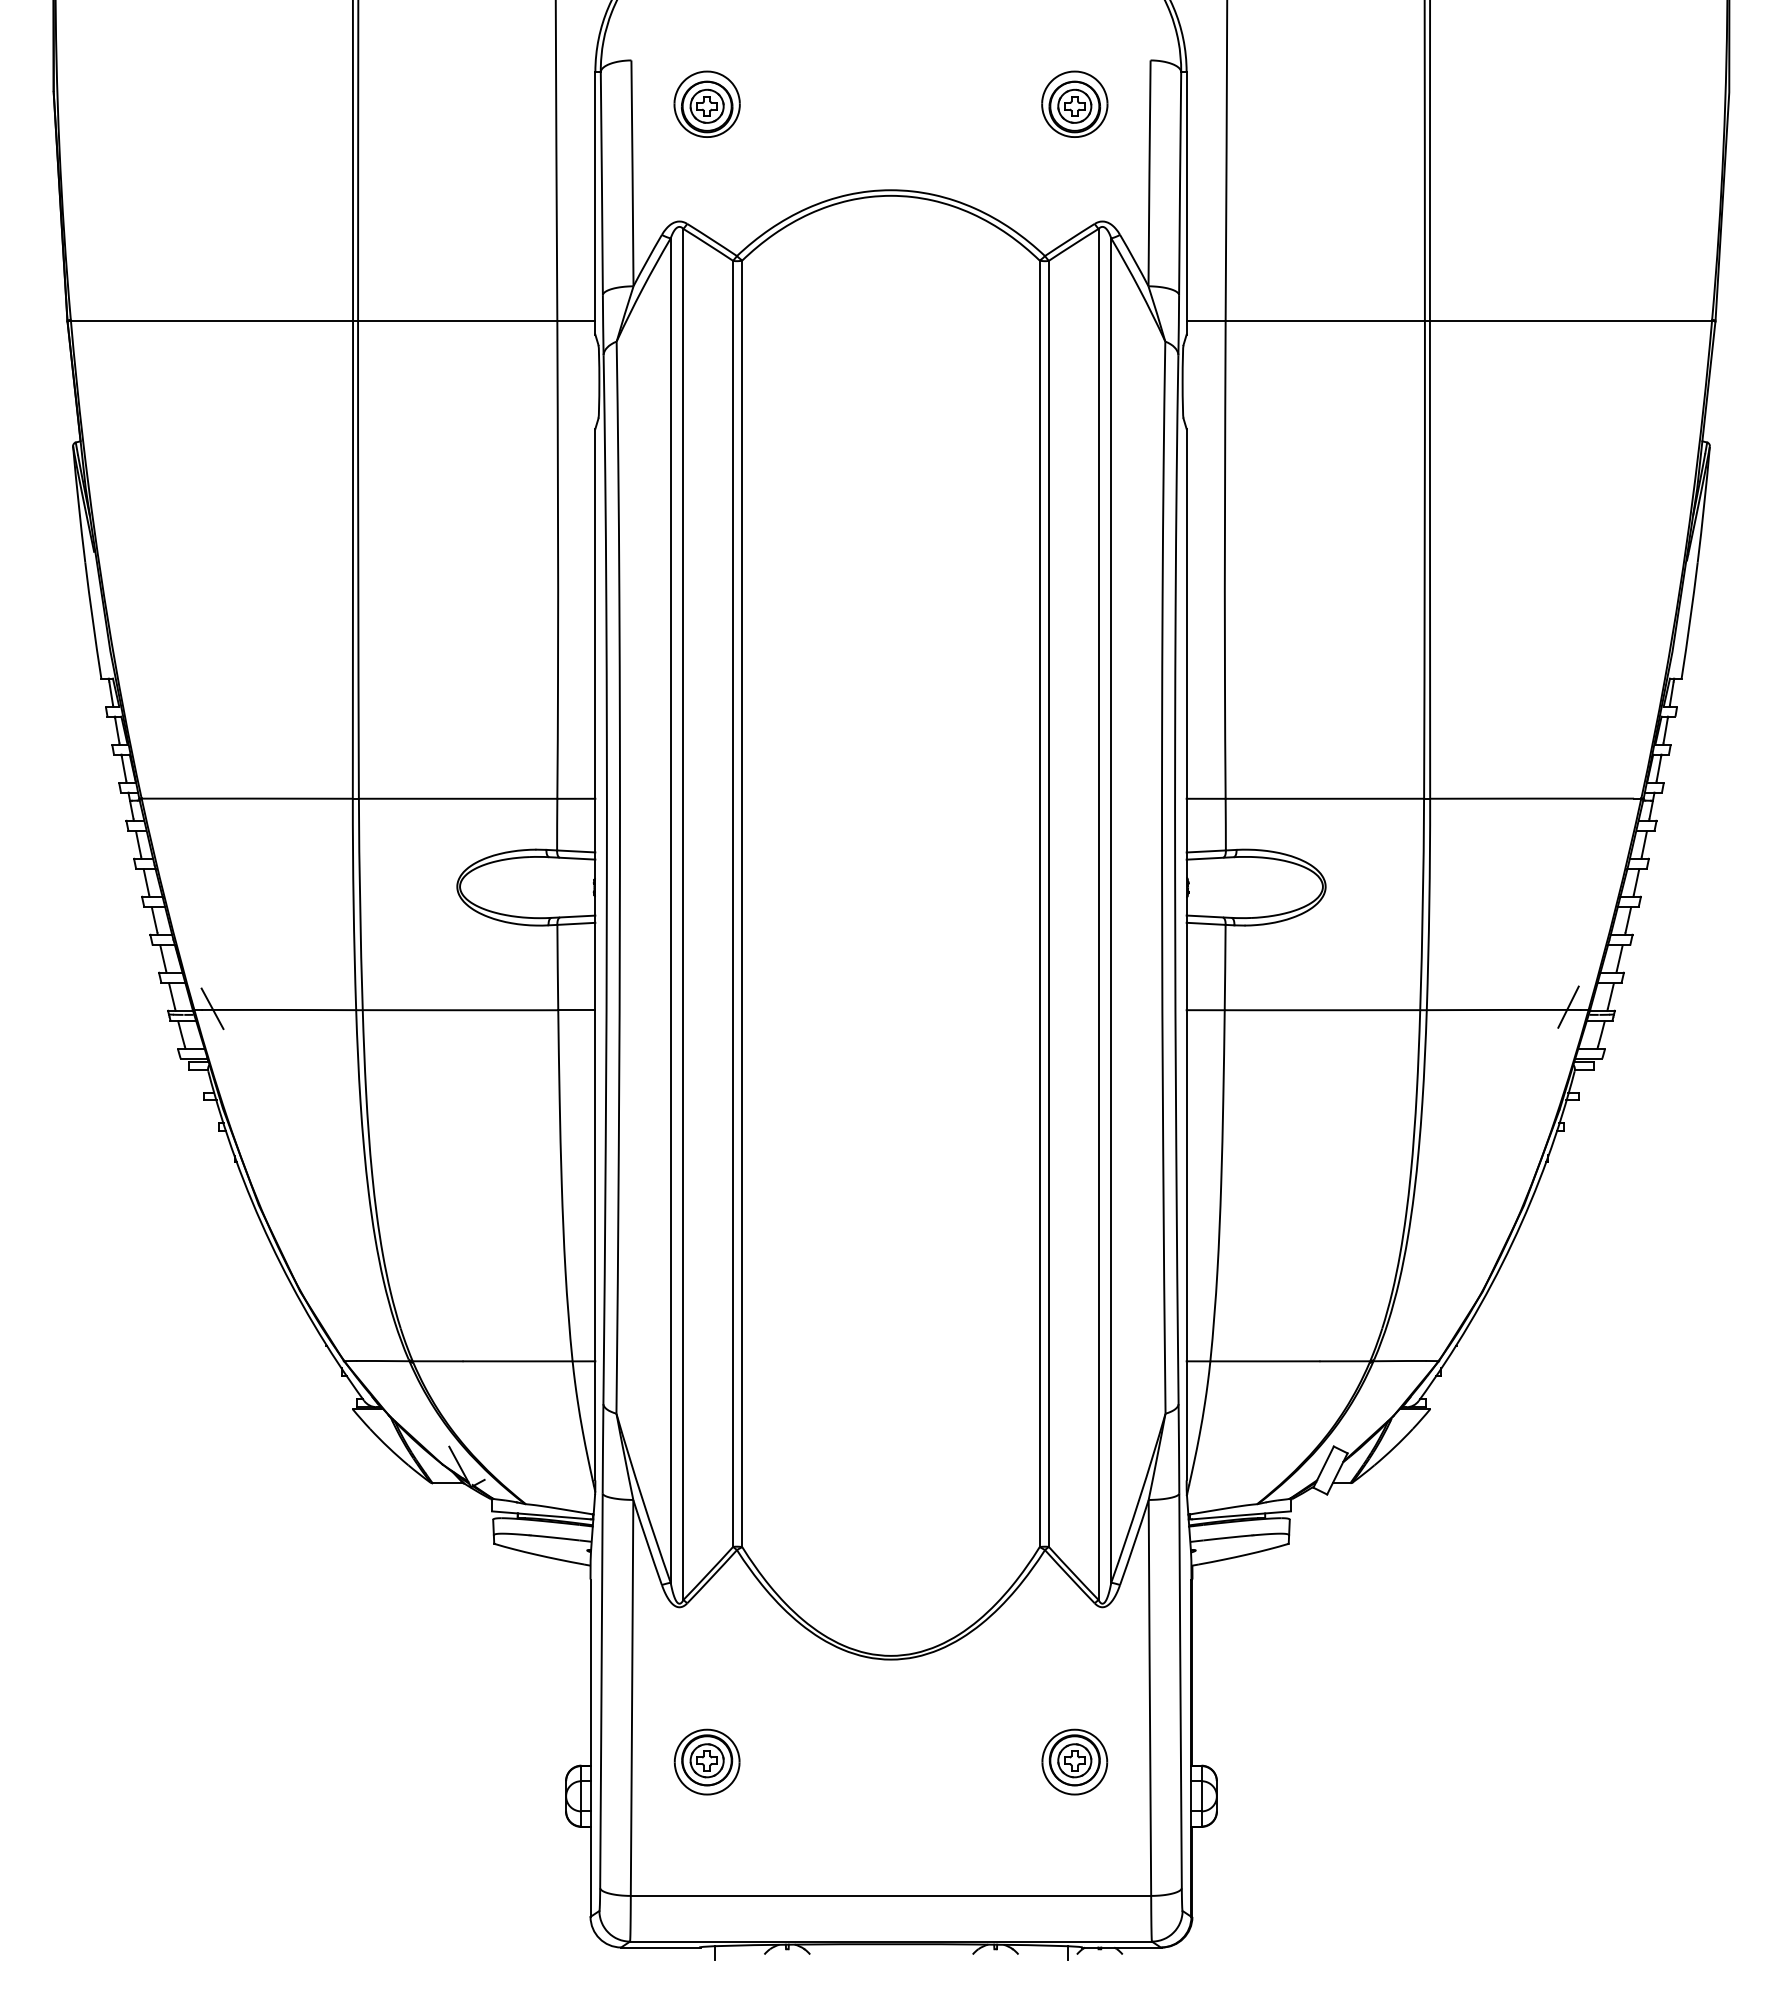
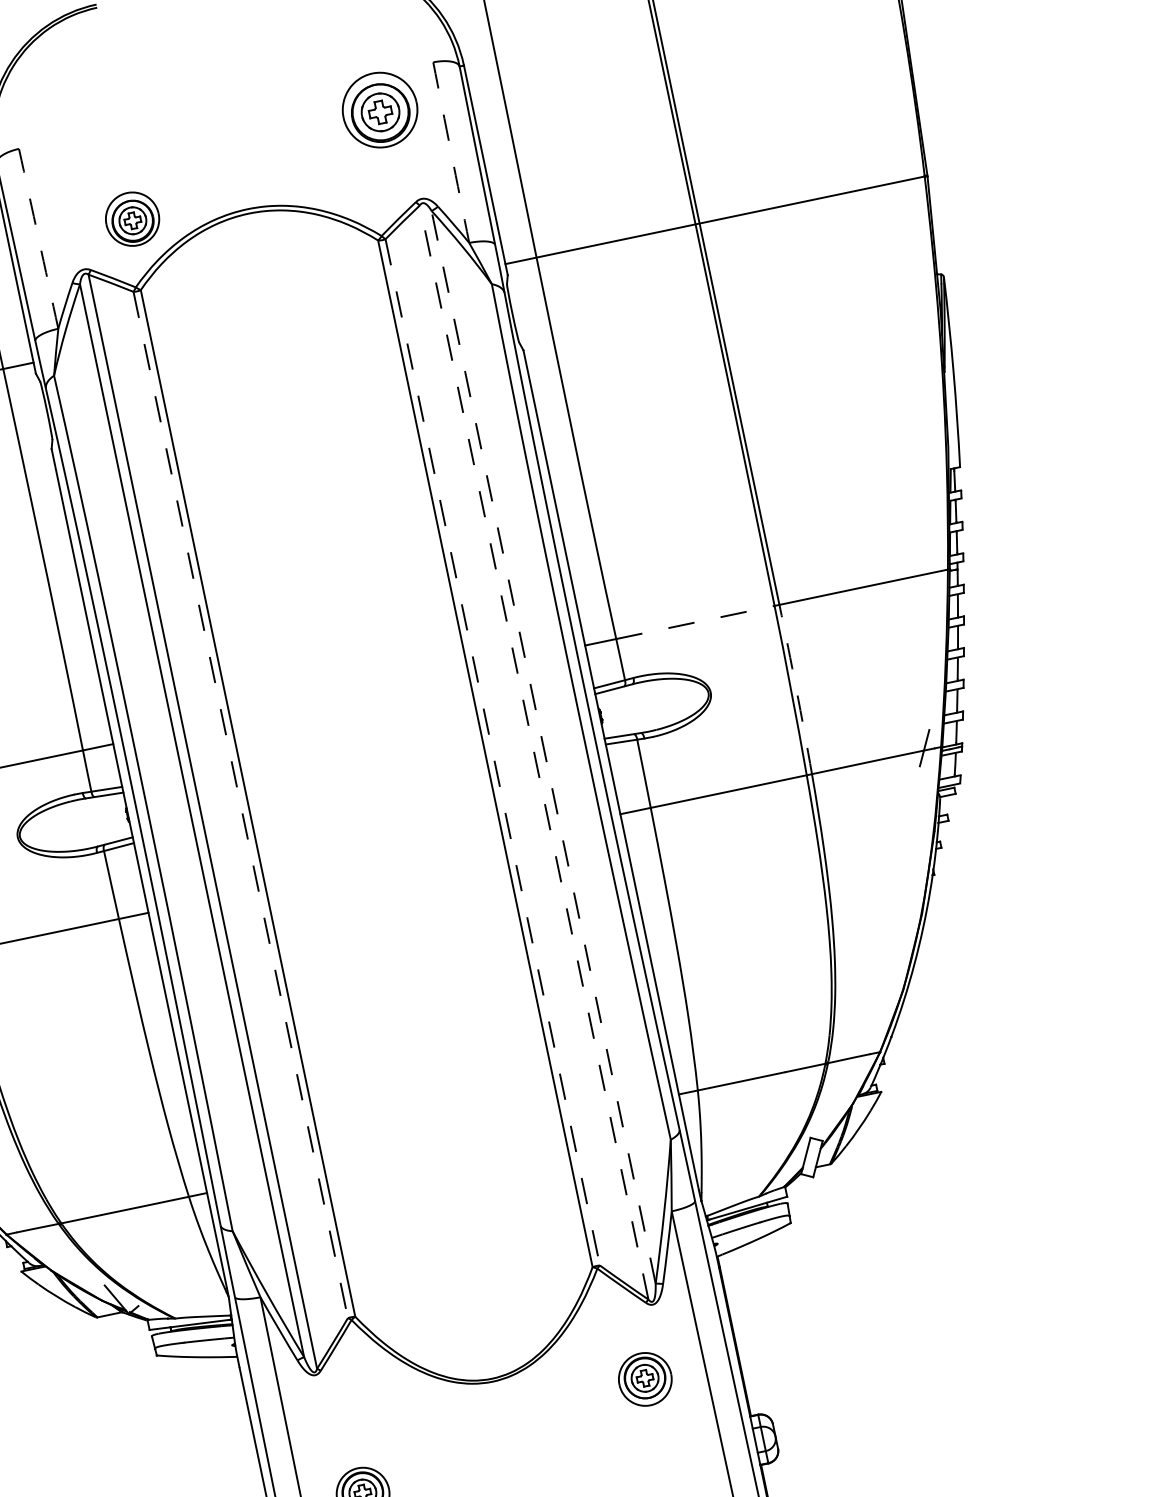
part: (706, 103) -> (131, 218), moved
part: (1074, 103) -> (379, 109), size x1.4
arc: (632, 173) -> (38, 238), solid -> dashed
arc: (1149, 173) -> (451, 152), solid -> dashed
line: (1325, 798) -> (695, 622), solid -> dashed
line: (733, 904) -> (241, 805), solid -> dashed
line: (1048, 904) -> (492, 752), solid -> dashed
arc: (1429, 904) -> (796, 689), solid -> dashed
line: (1111, 910) -> (543, 747), solid -> dashed
line: (1098, 914) -> (534, 752), solid -> dashed
part: (1074, 1761) -> (644, 1378), moved

